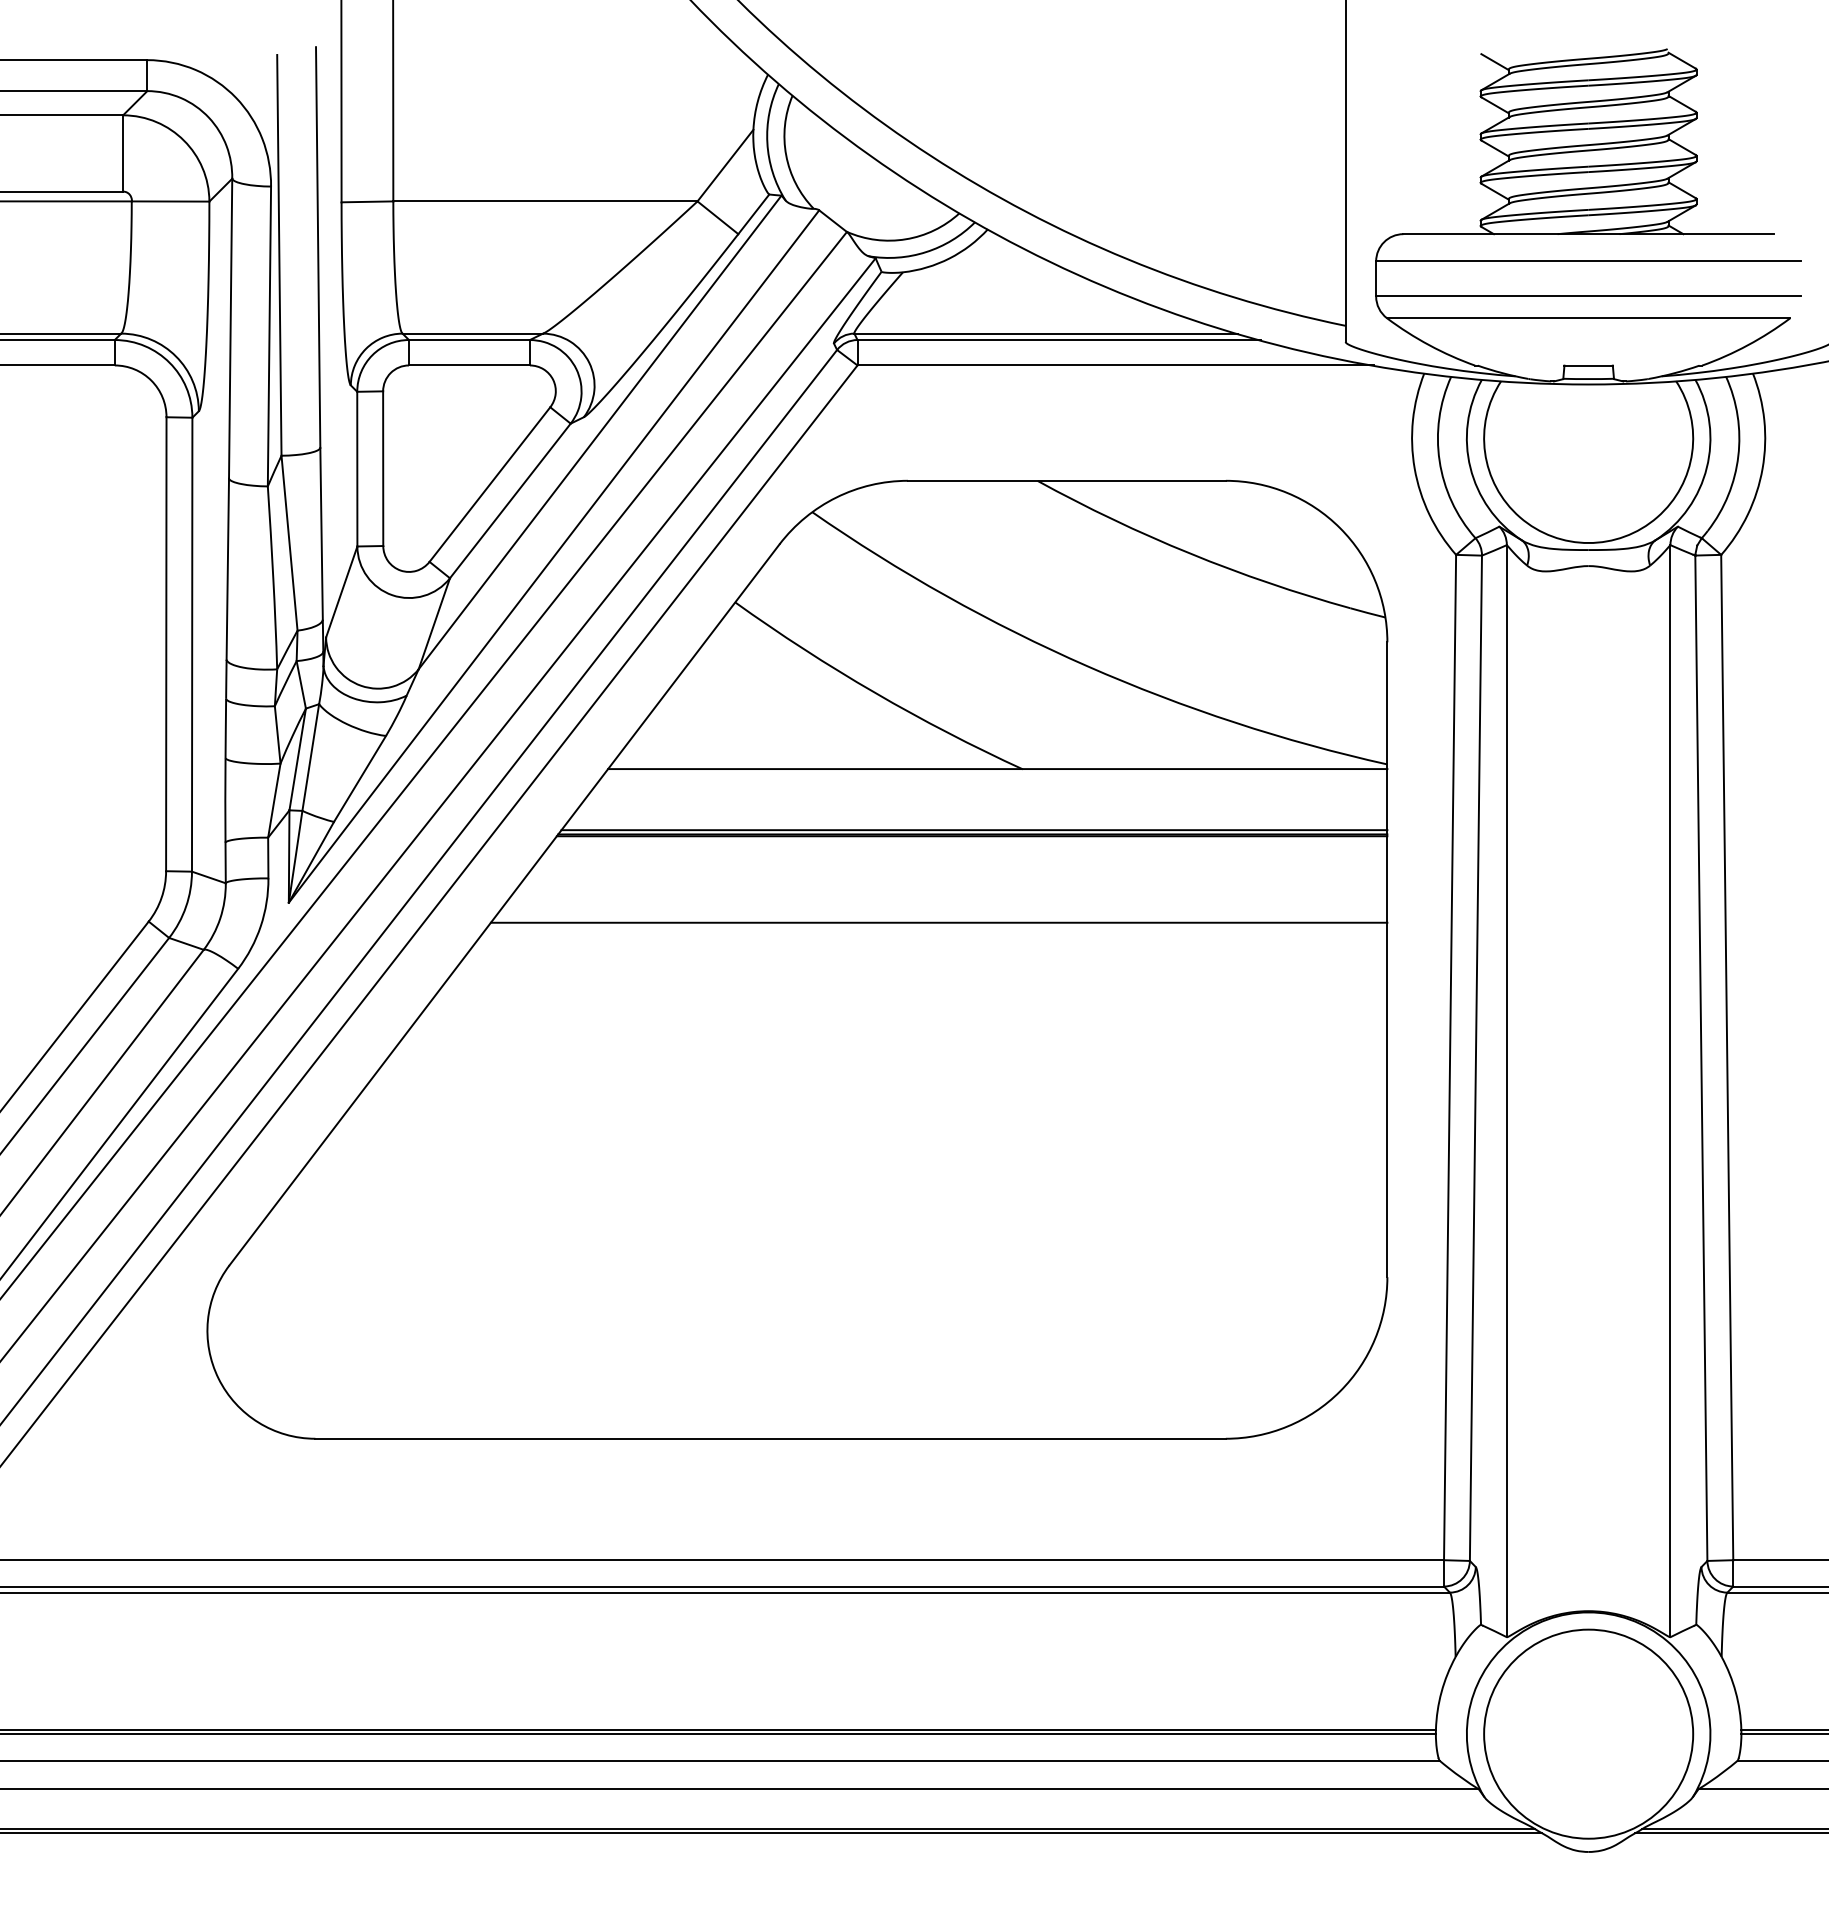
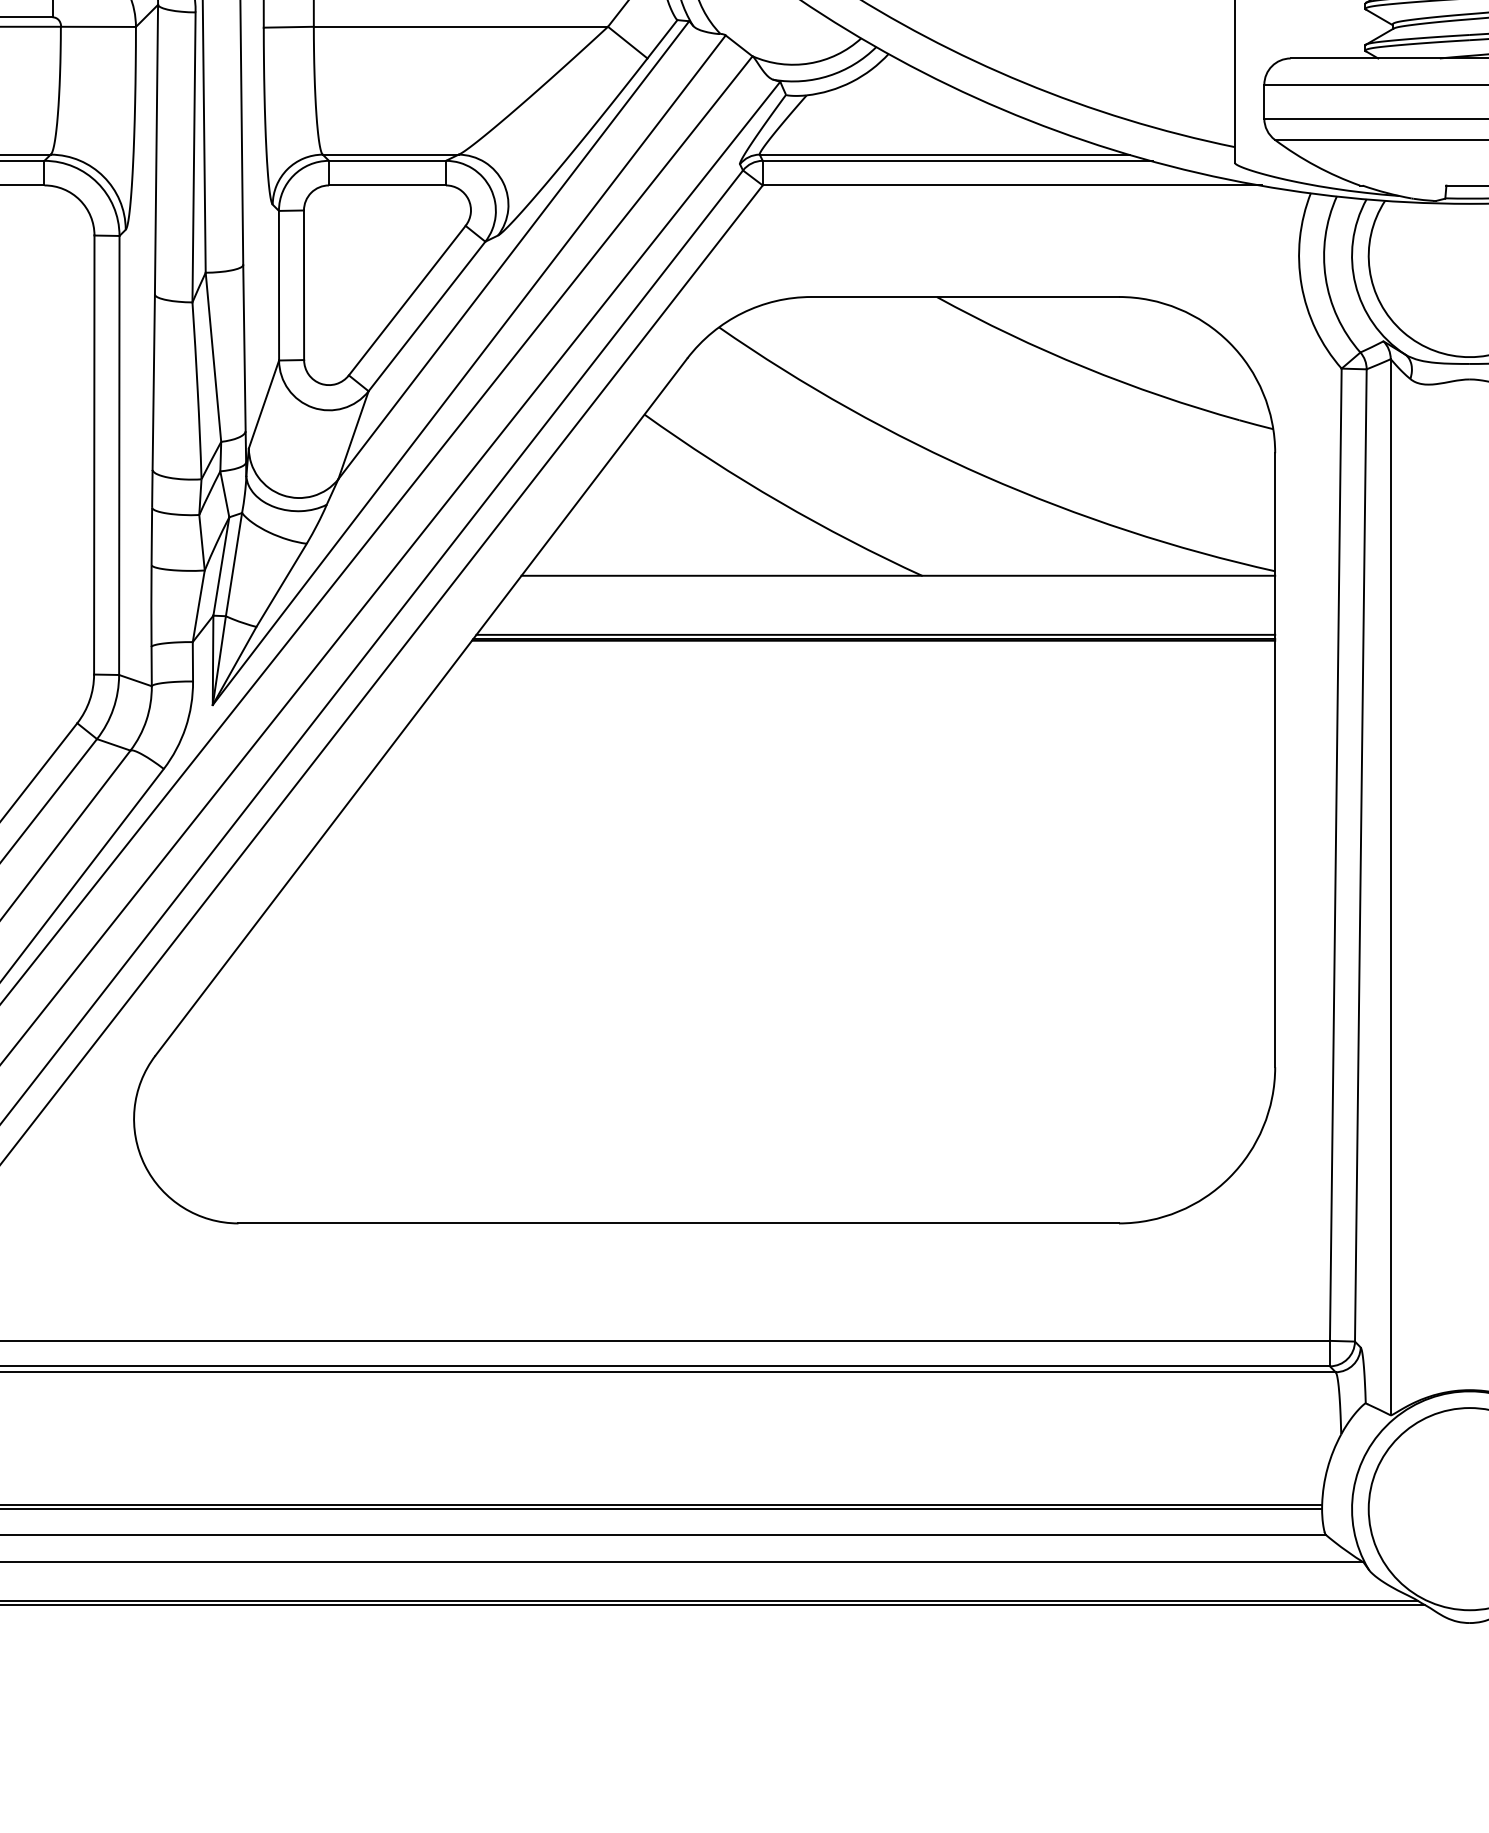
line: (938, 922) -> (841, 724), removed

